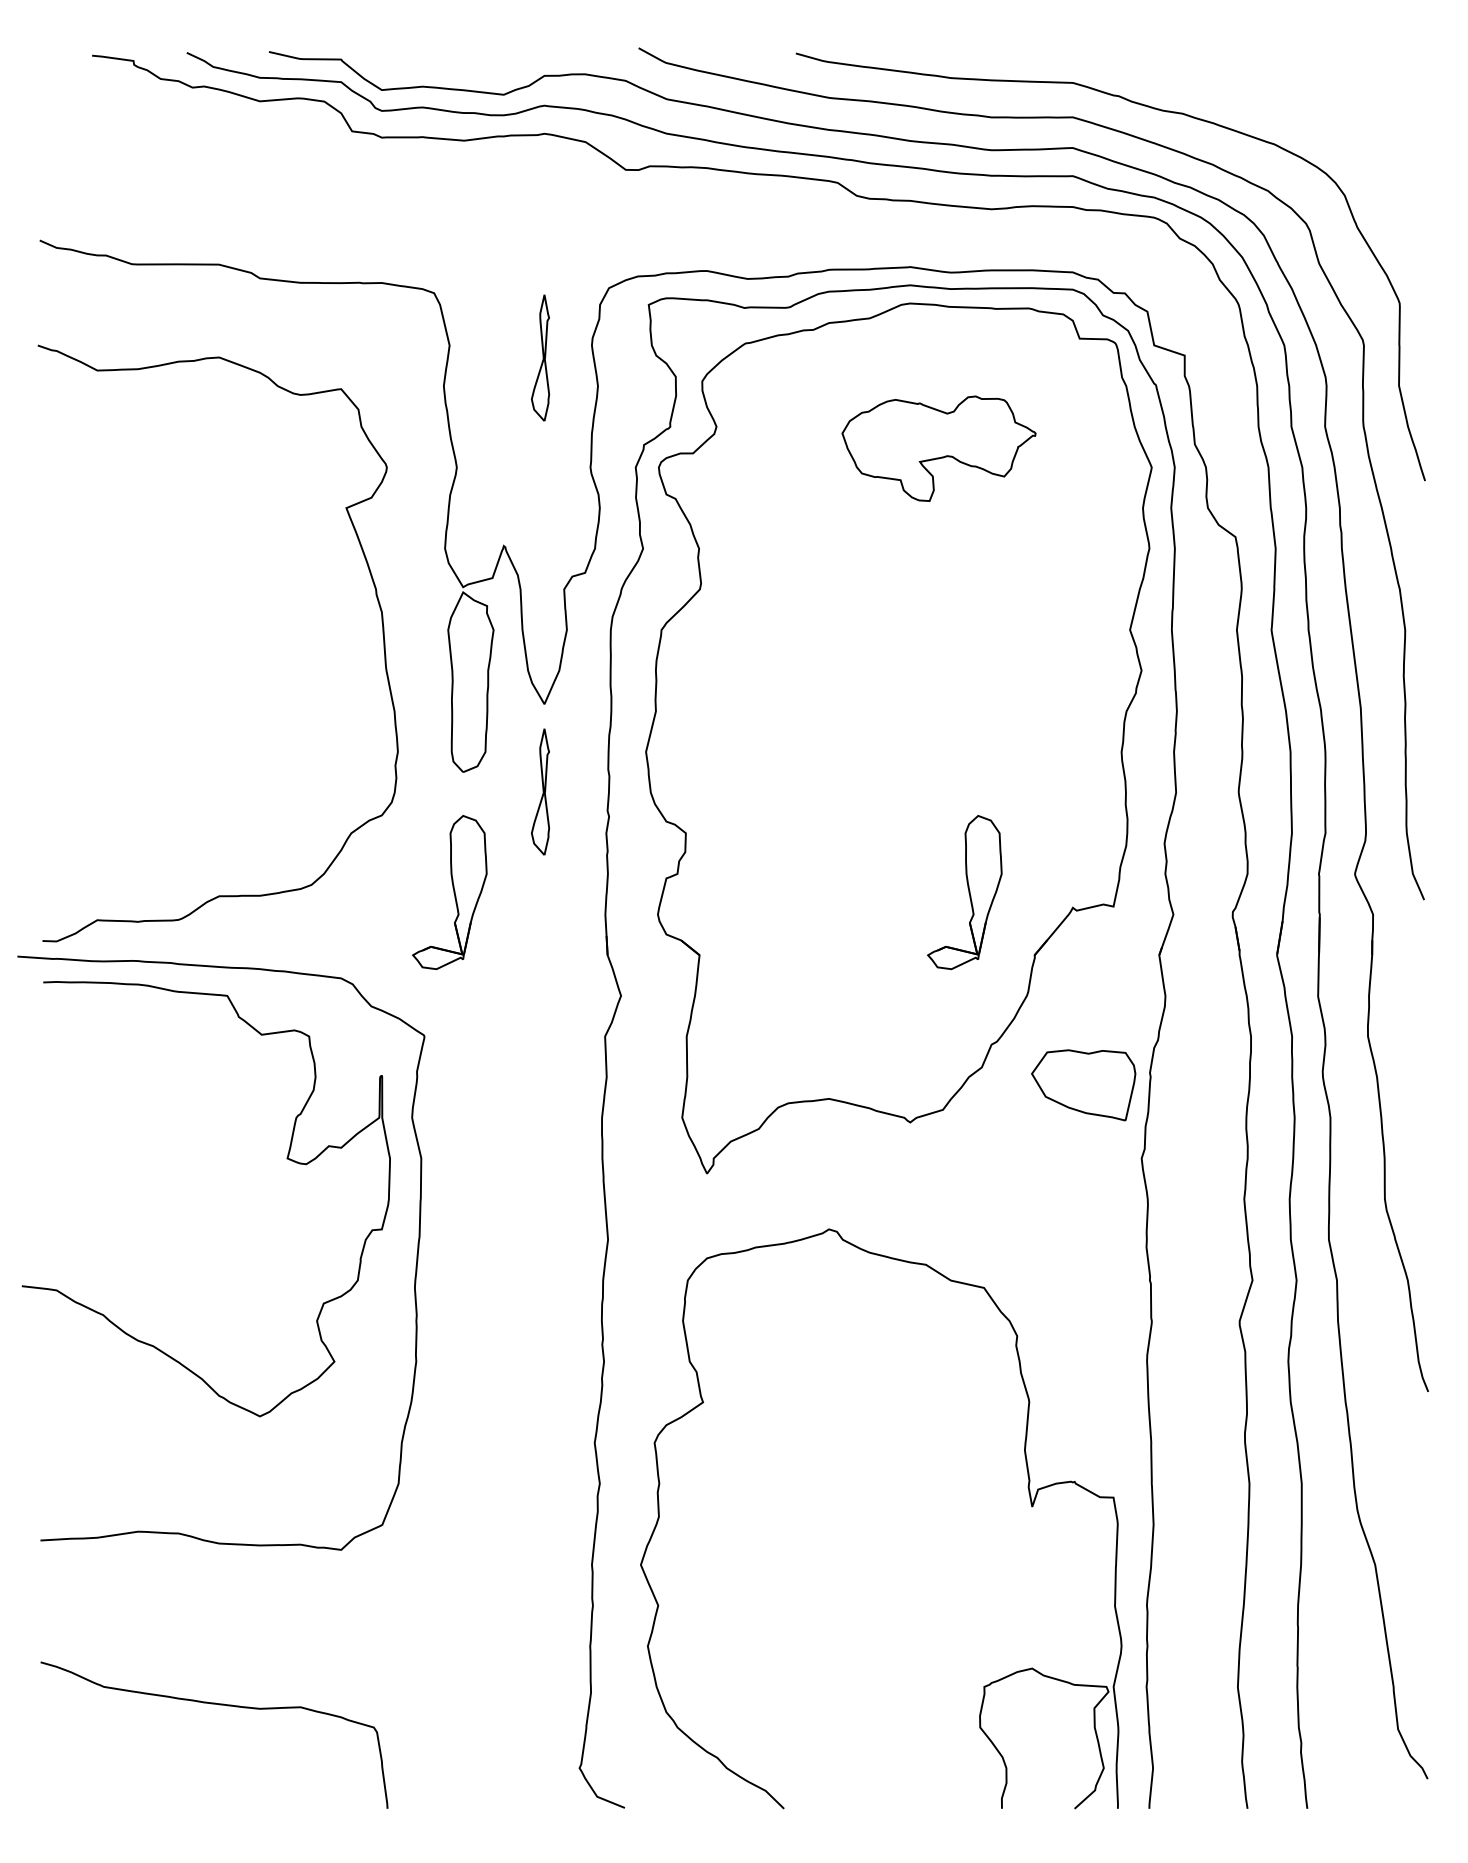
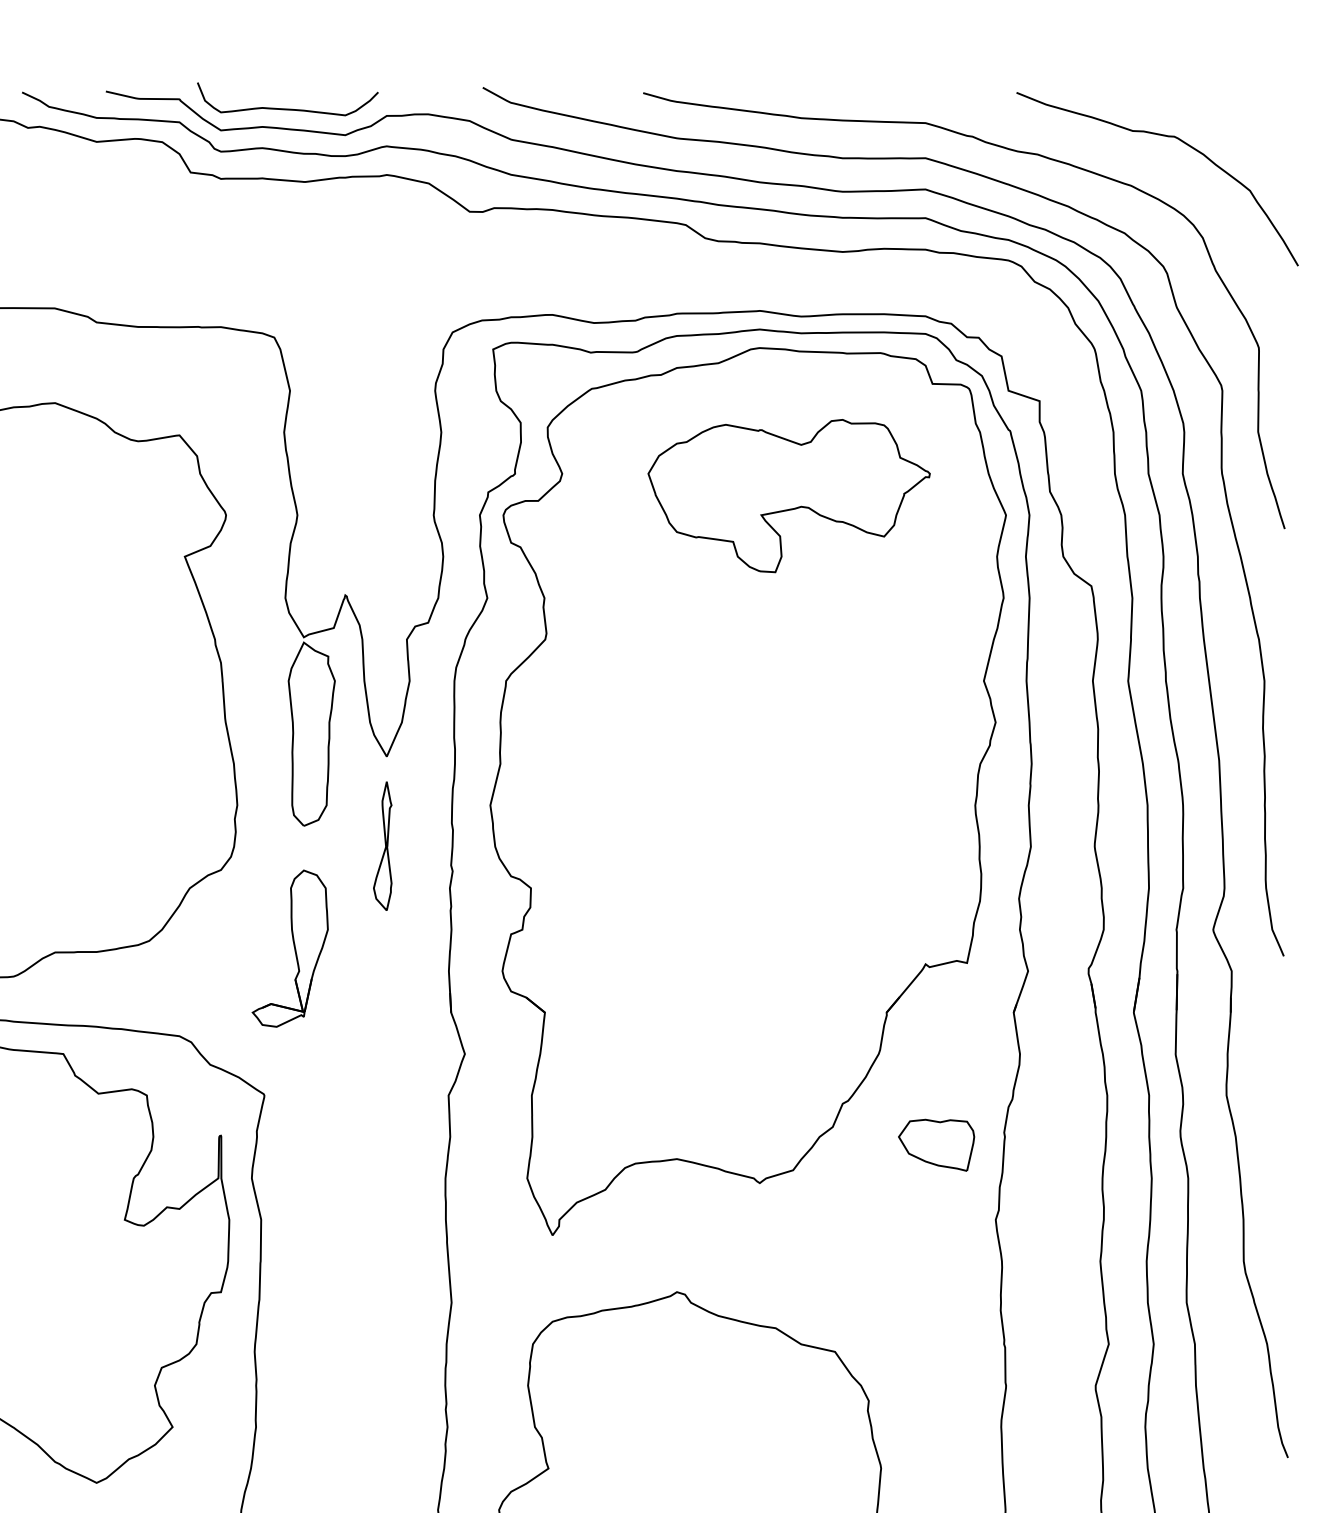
curve: (447, 68) -> (287, 108), added
curve: (1307, 96) -> (1164, 136), added
part: (540, 357) -> (382, 403), removed
part: (938, 448) -> (788, 495), size x1.43
part: (964, 892) -> (815, 948), removed
part: (1083, 1085) -> (936, 1145), size x0.71

